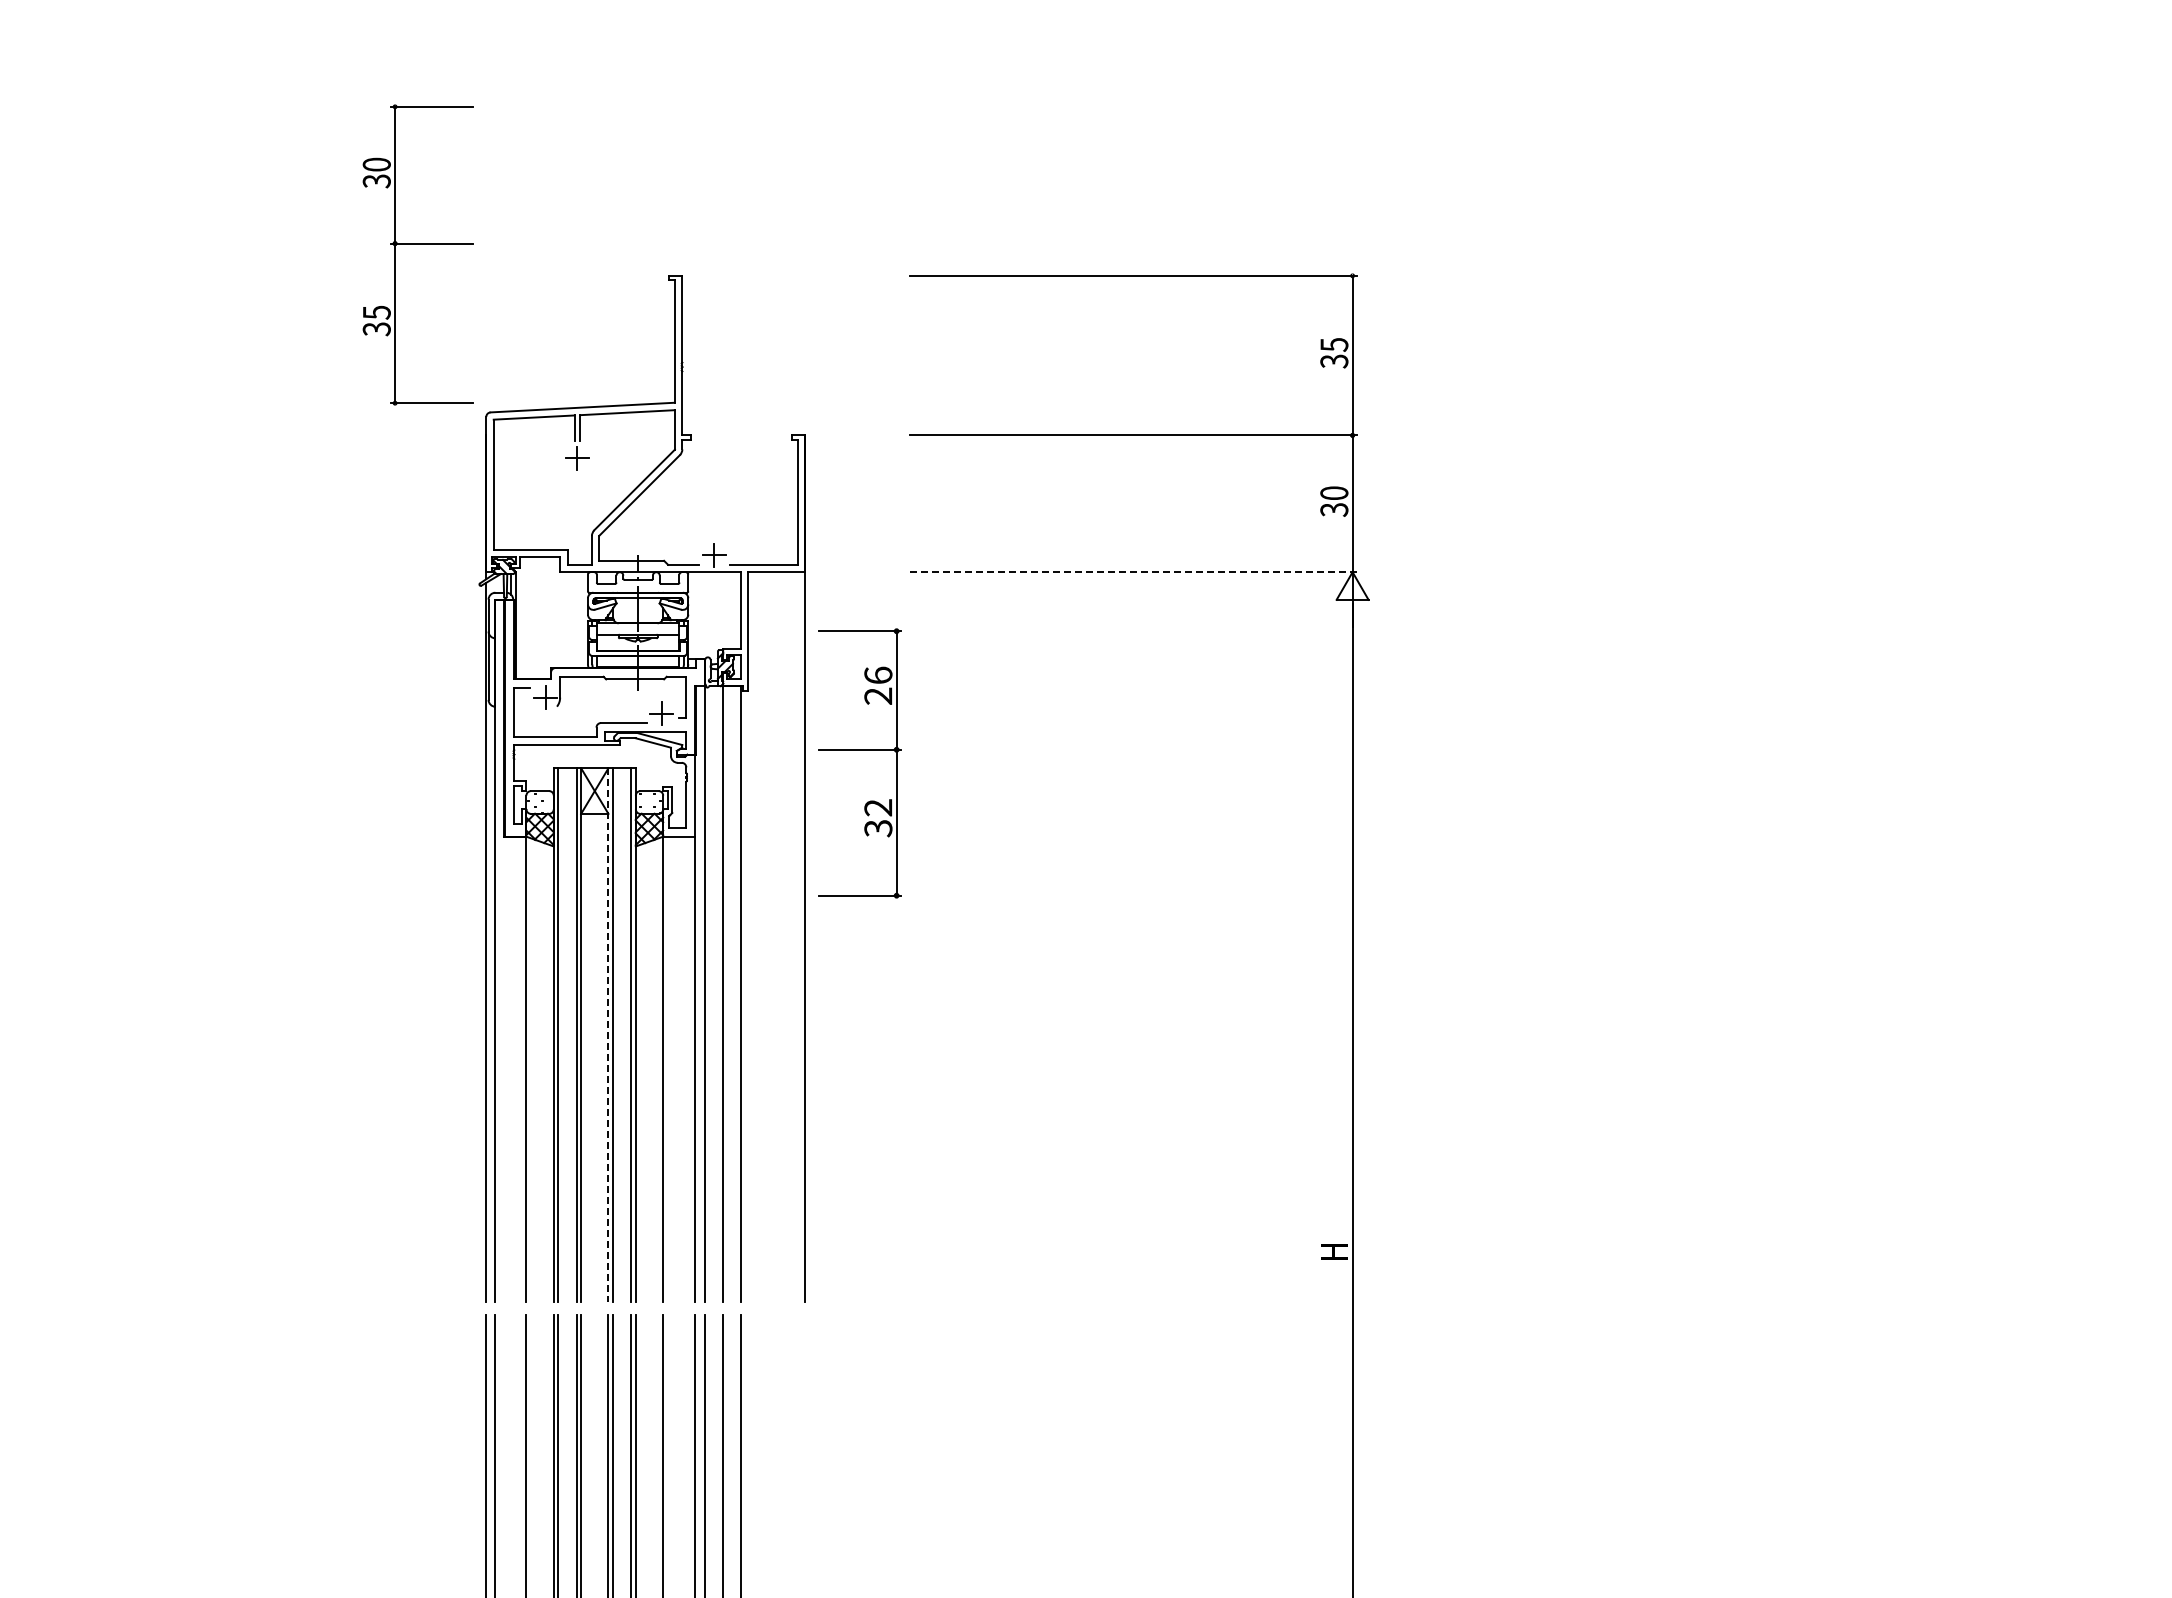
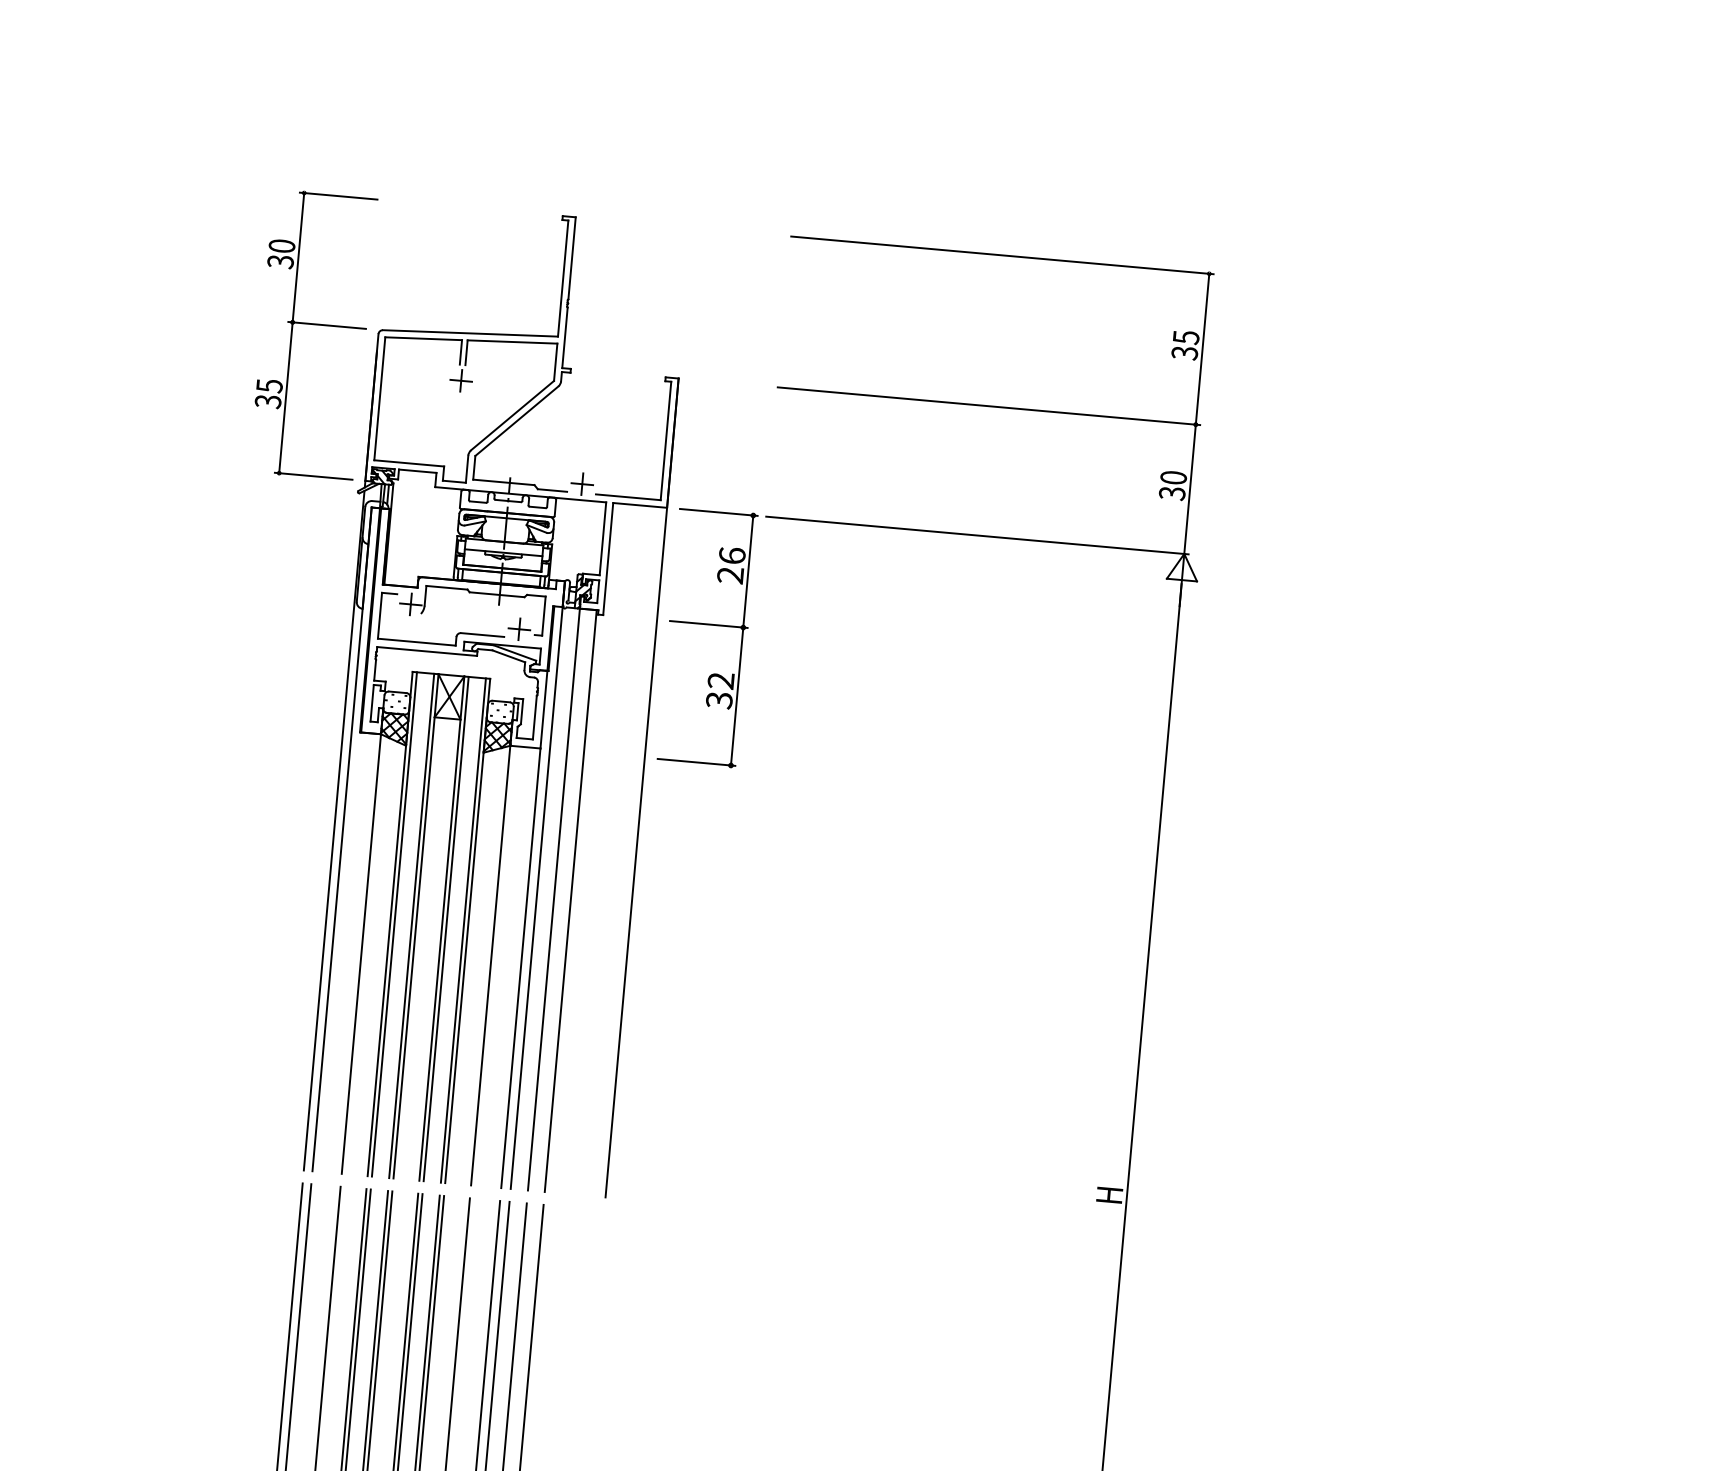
part: (417, 244) -> (313, 325), moved
line: (1134, 572) -> (978, 535), dashed -> solid
part: (859, 750) -> (708, 625), moved
line: (608, 1035) -> (441, 929), dashed -> solid

